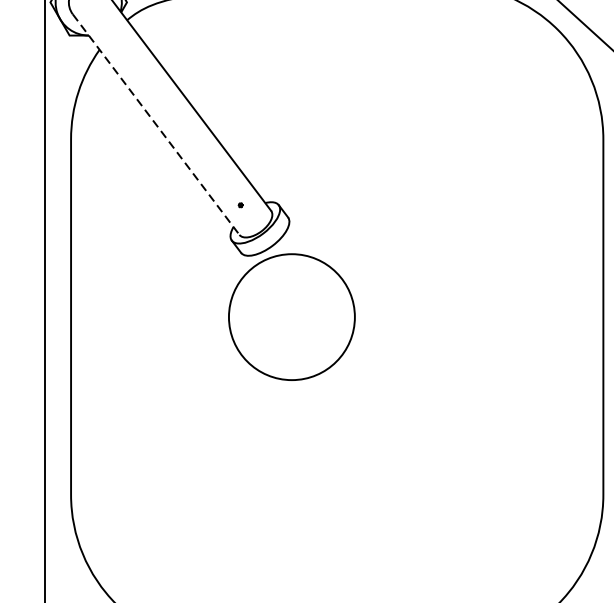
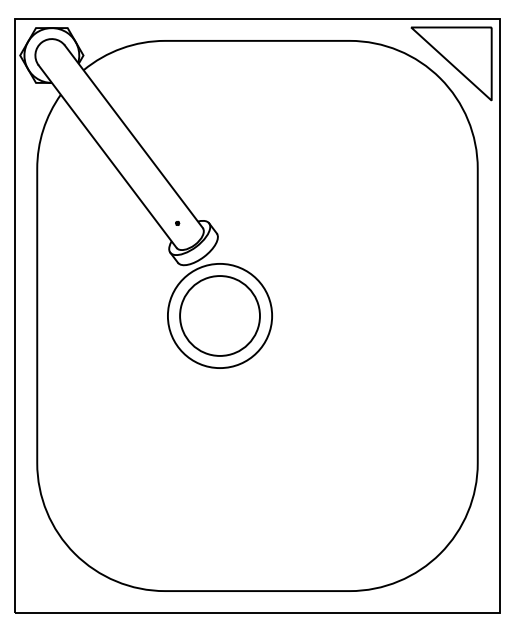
line: (155, 125) -> (107, 157), dashed -> solid
circle: (291, 316) -> (219, 315), added

